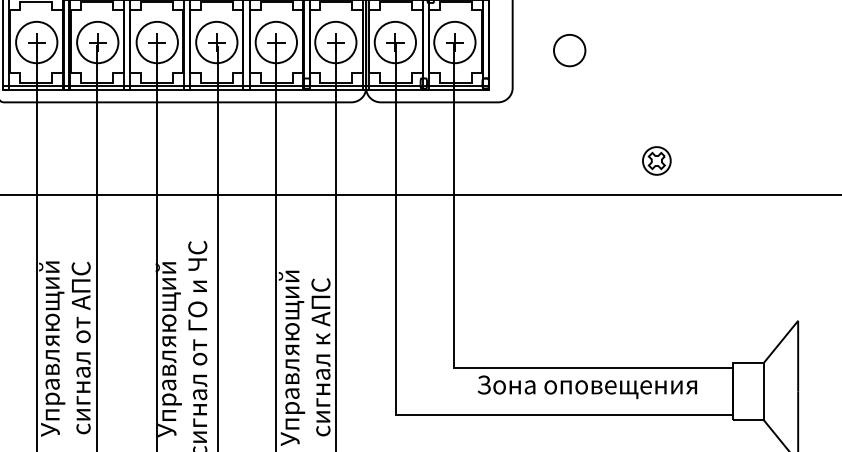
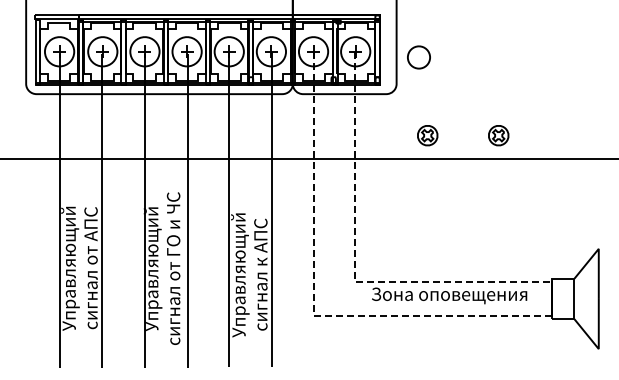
part: (568, 50) -> (418, 57), moved
part: (556, 160) -> (427, 135), added
line: (454, 345) -> (355, 266), solid -> dashed
line: (396, 397) -> (314, 303), solid -> dashed

